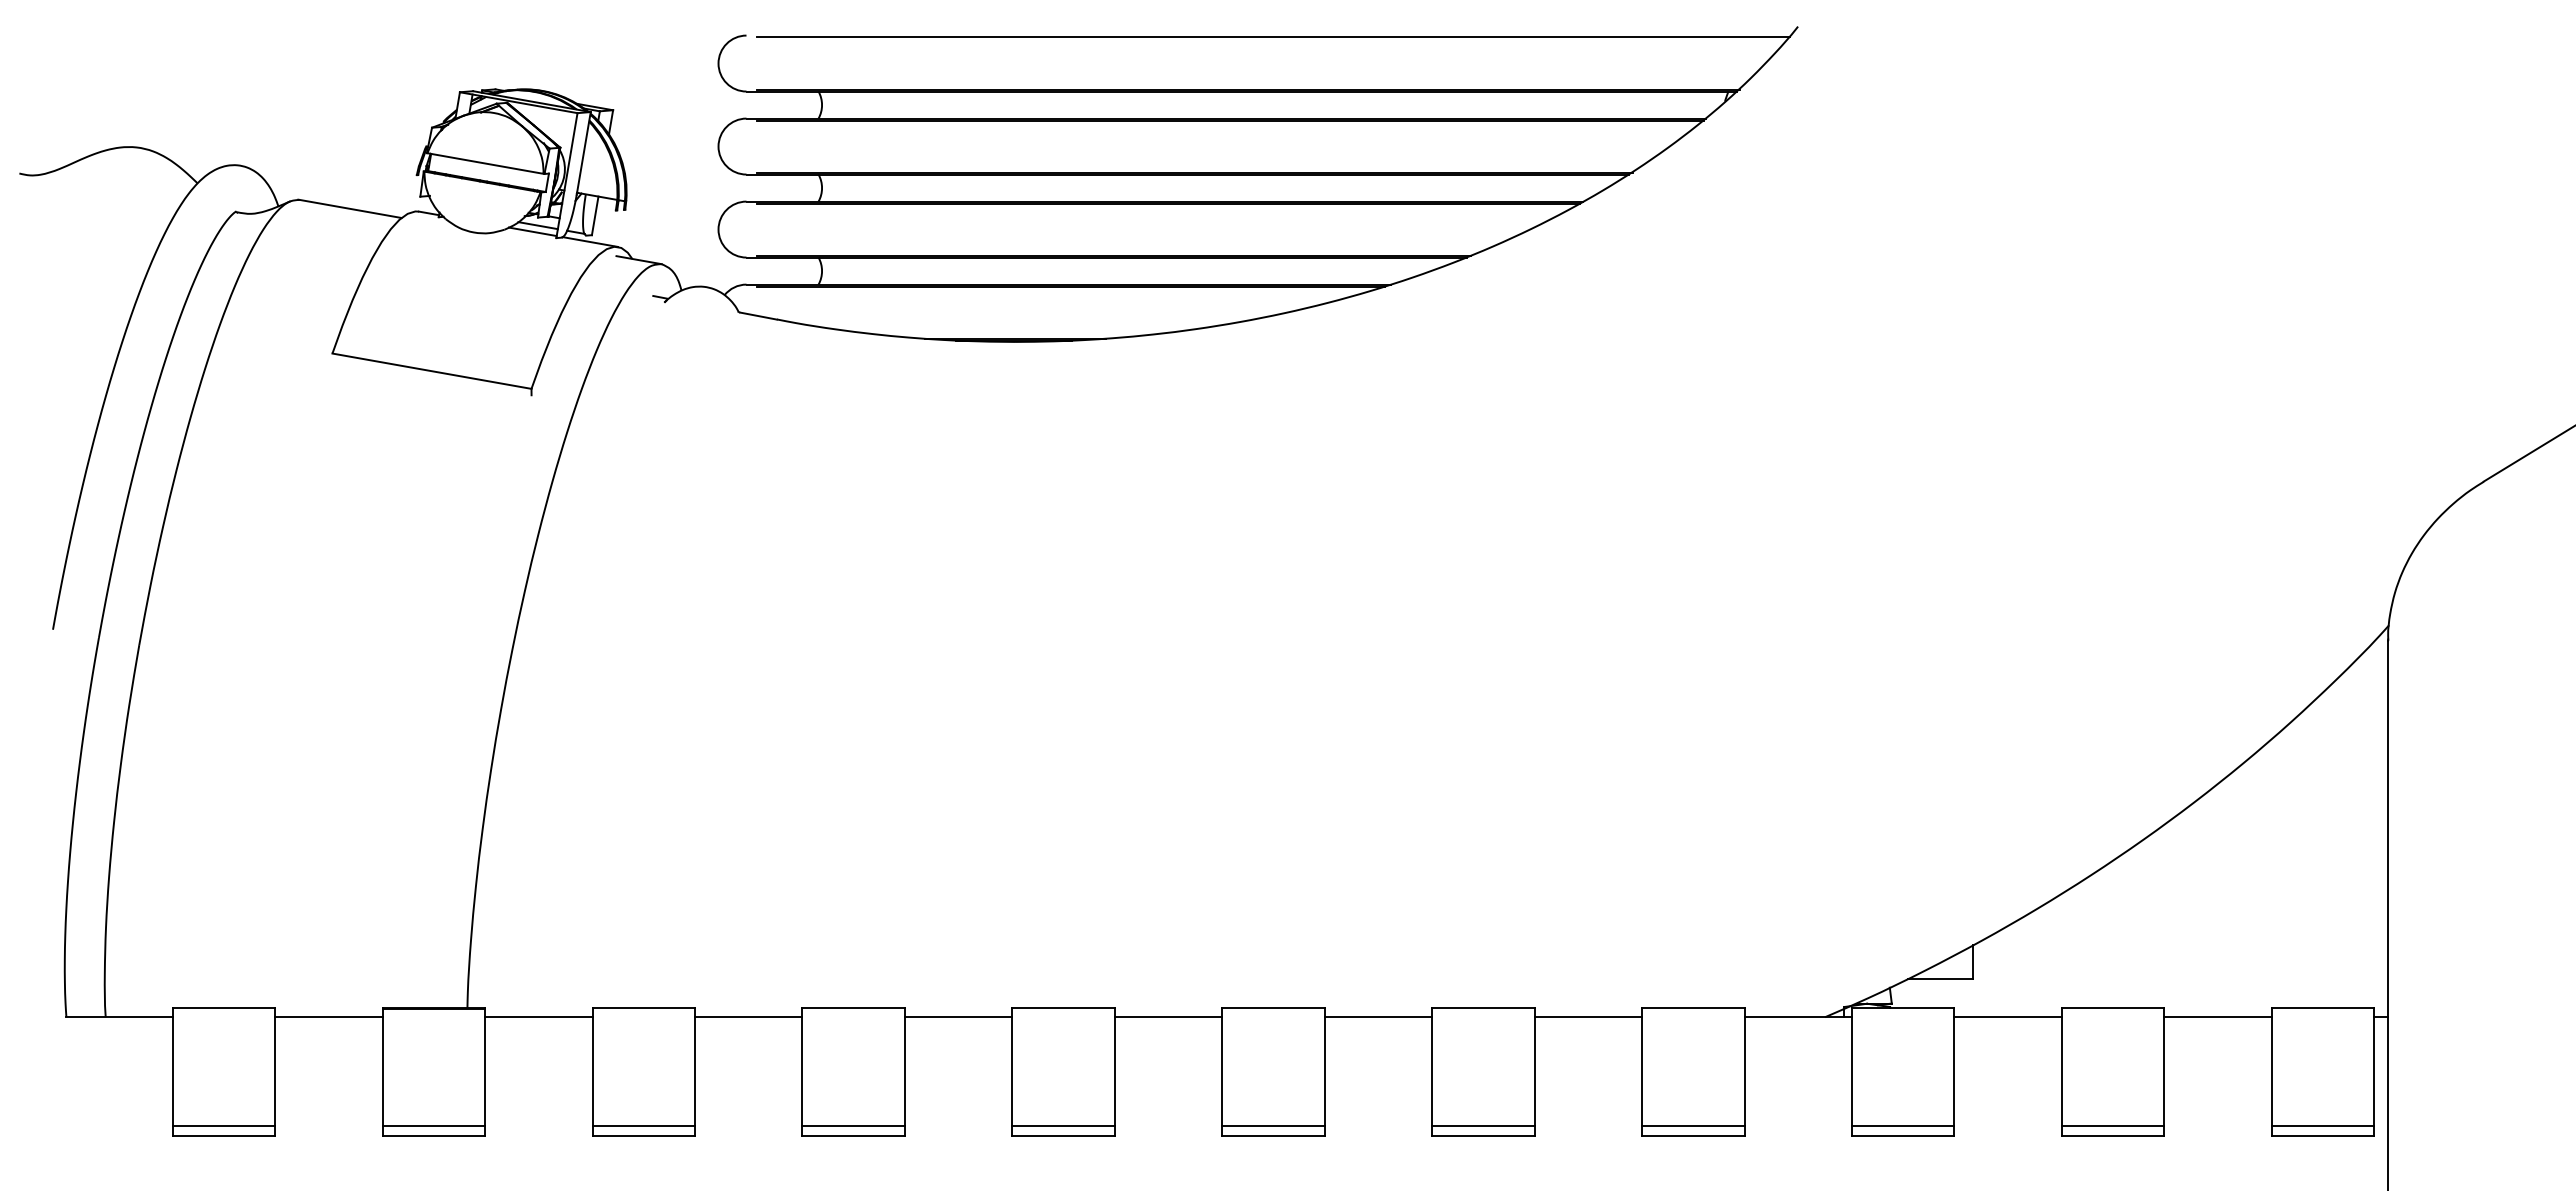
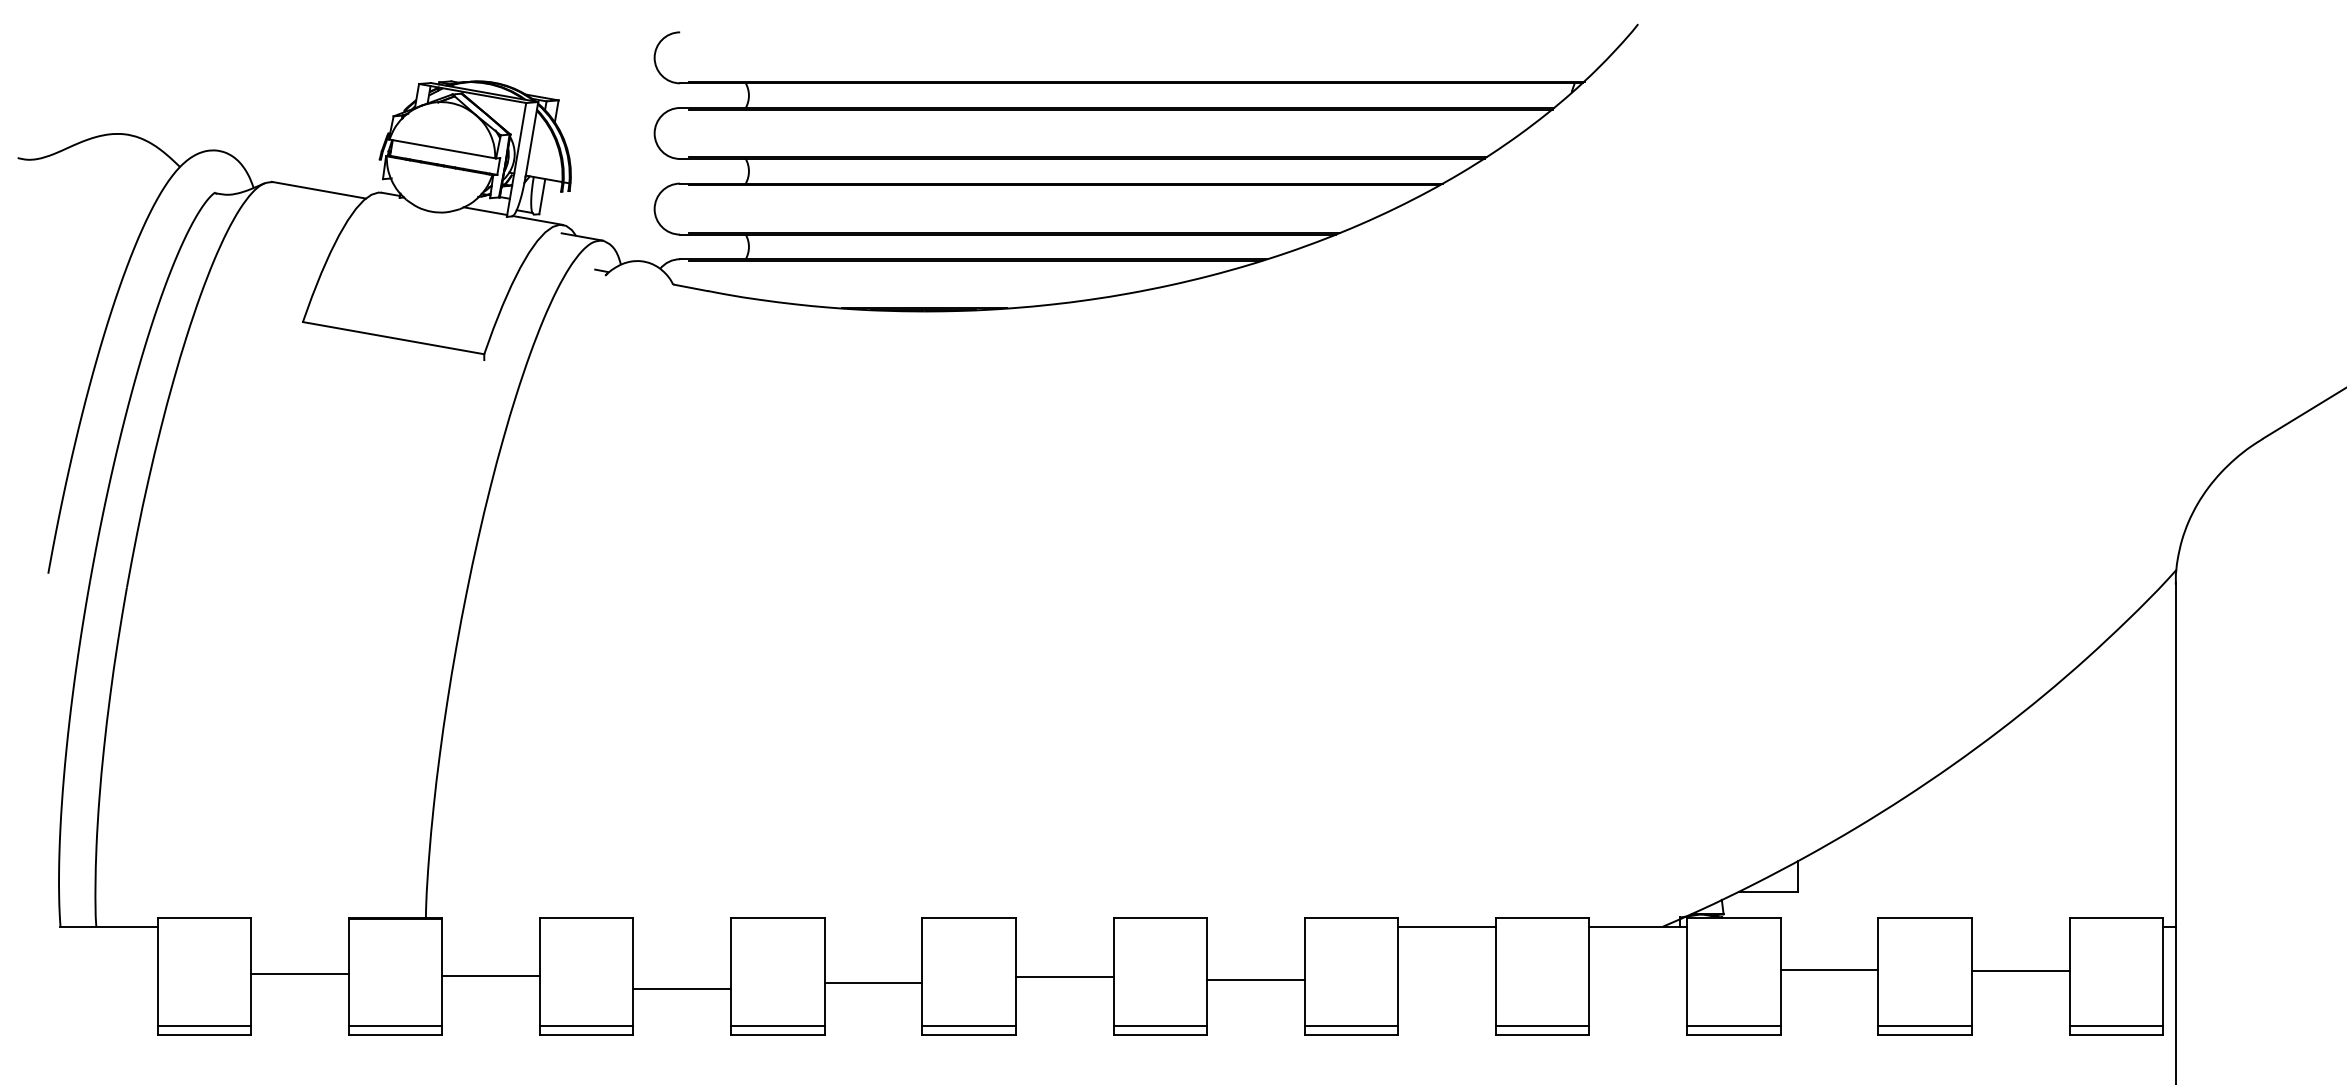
line: (1273, 37) -> (1160, 34), removed
line: (537, 225) -> (489, 205), removed
line: (328, 1017) -> (299, 974), moved
line: (538, 1017) -> (490, 976), moved
line: (748, 1017) -> (681, 988), moved
line: (958, 1017) -> (873, 983), moved
line: (1168, 1017) -> (1064, 977), moved
line: (1378, 1017) -> (1255, 980), moved
line: (2007, 1017) -> (1829, 970), moved
line: (2217, 1017) -> (2020, 971), moved

